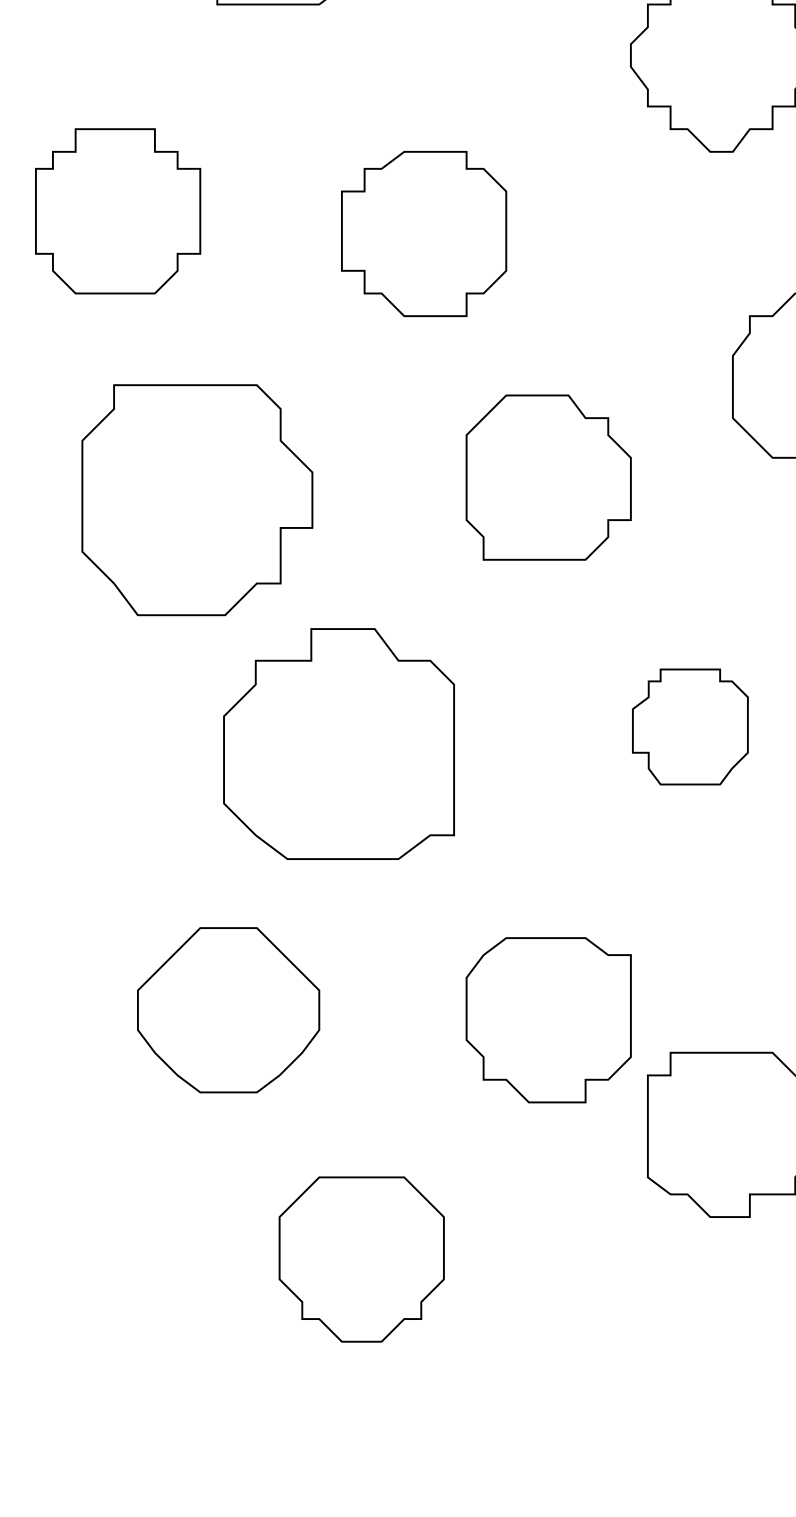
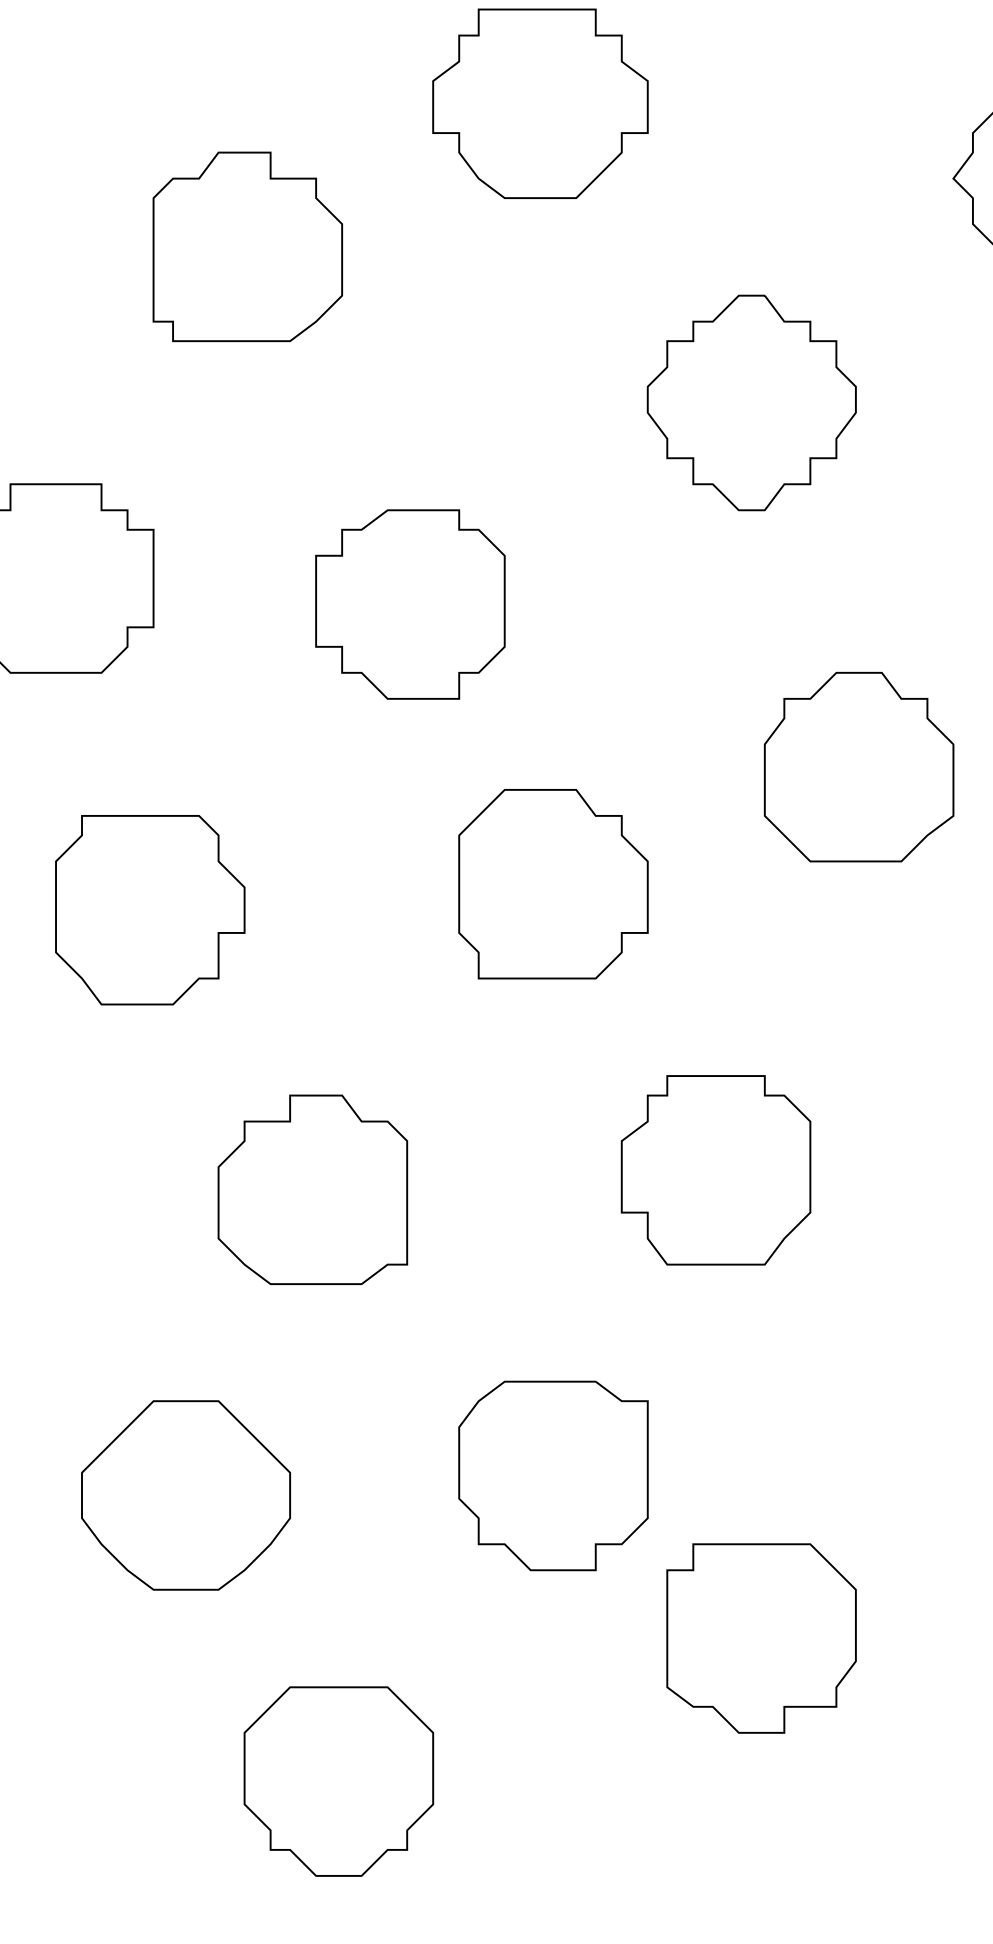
part: (197, 500) -> (150, 910), size x0.71
part: (689, 727) -> (715, 1170), size x1.43
part: (338, 743) -> (312, 1189), size x0.71
part: (548, 1019) -> (553, 1475), moved

